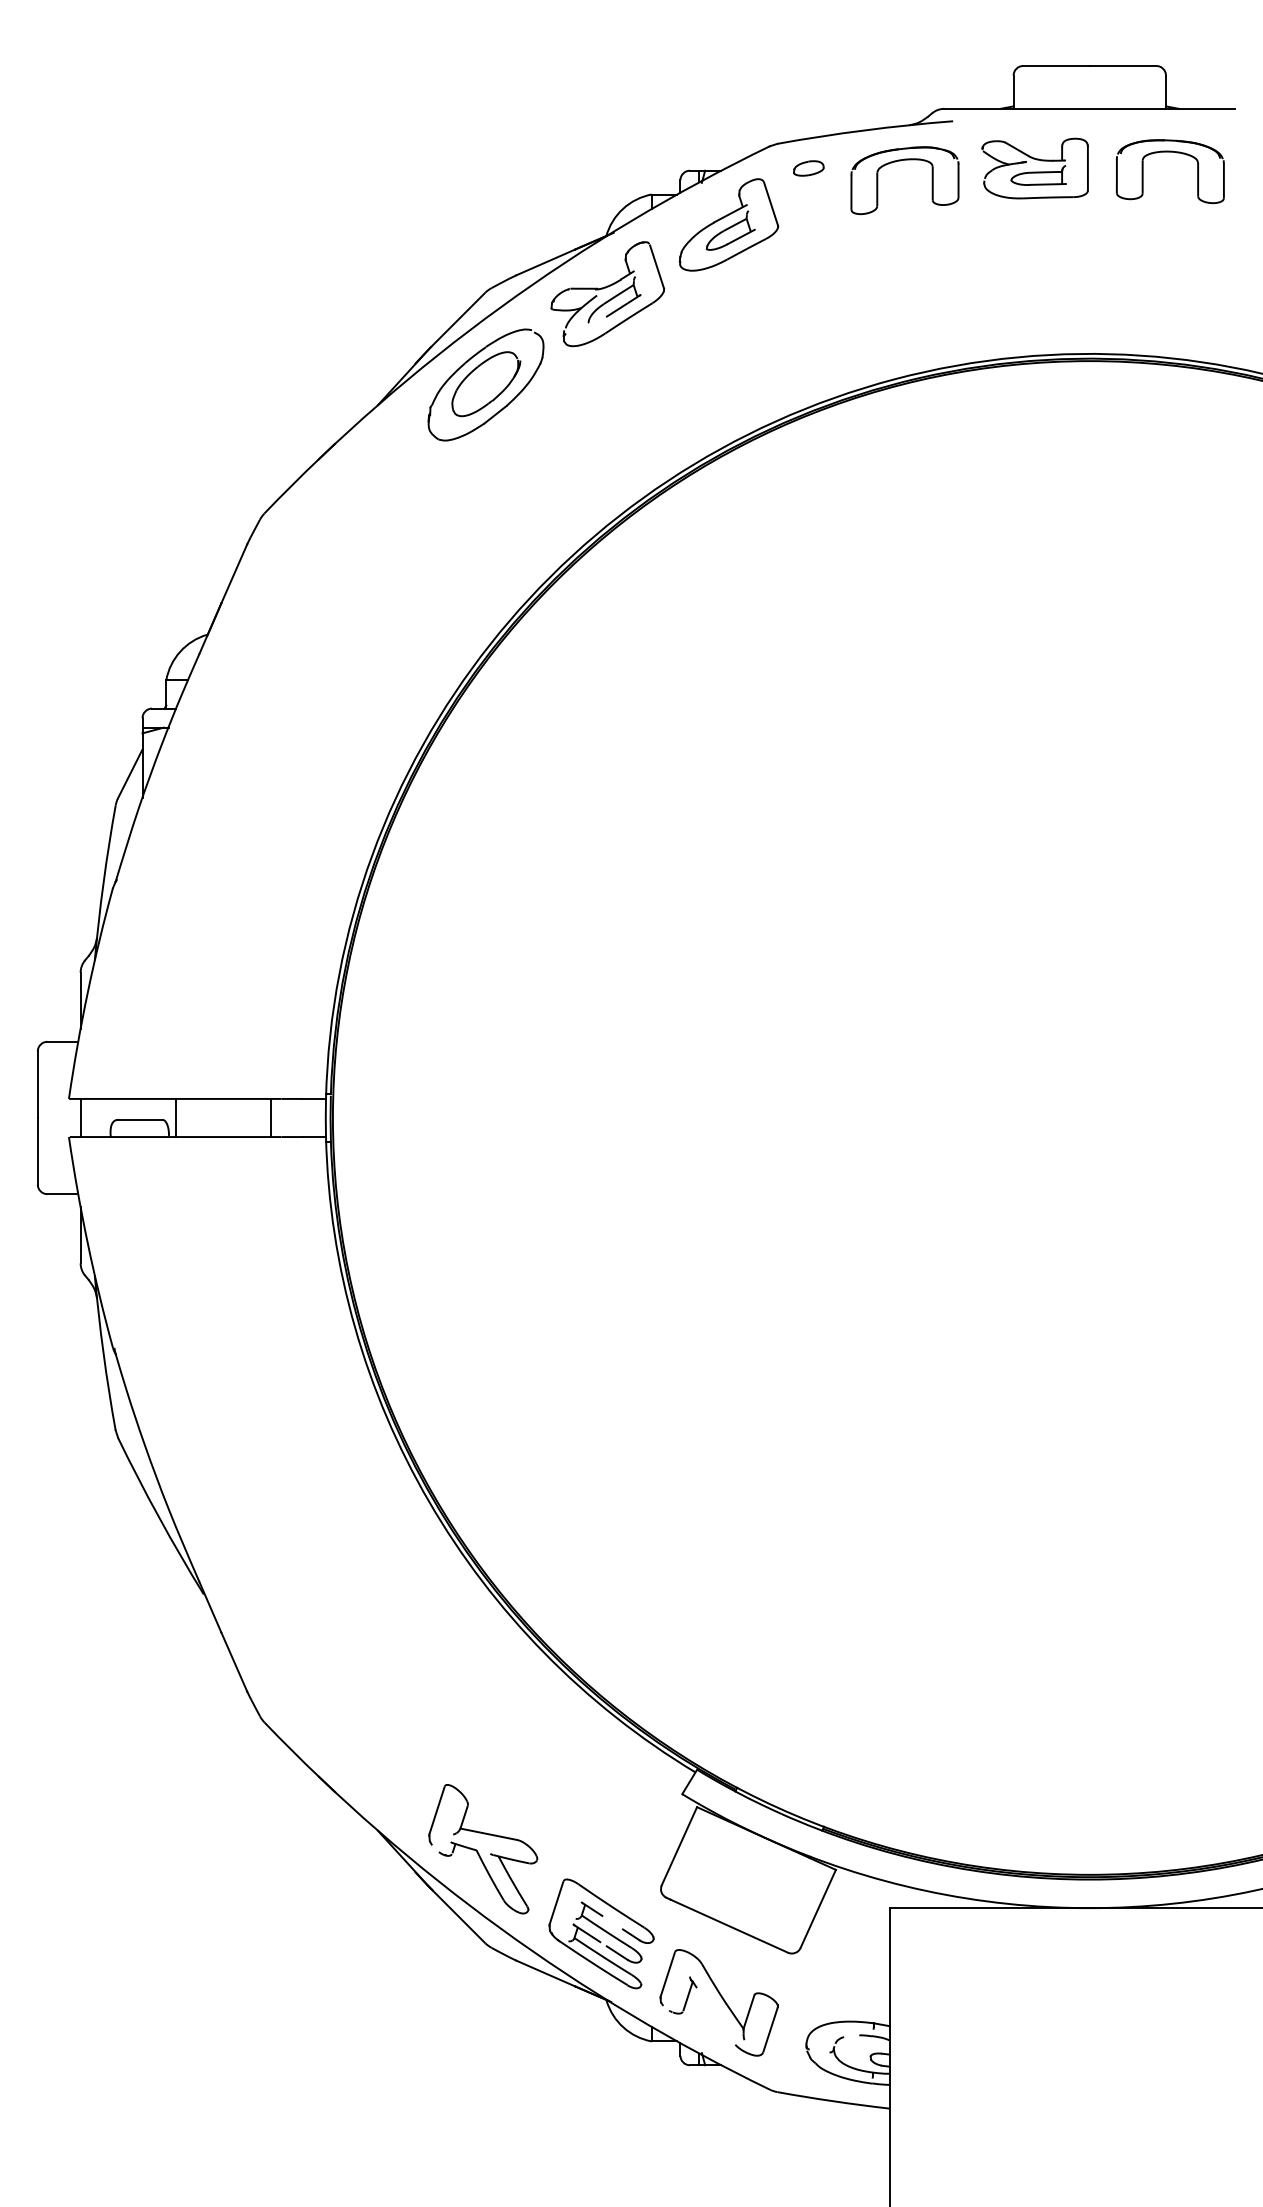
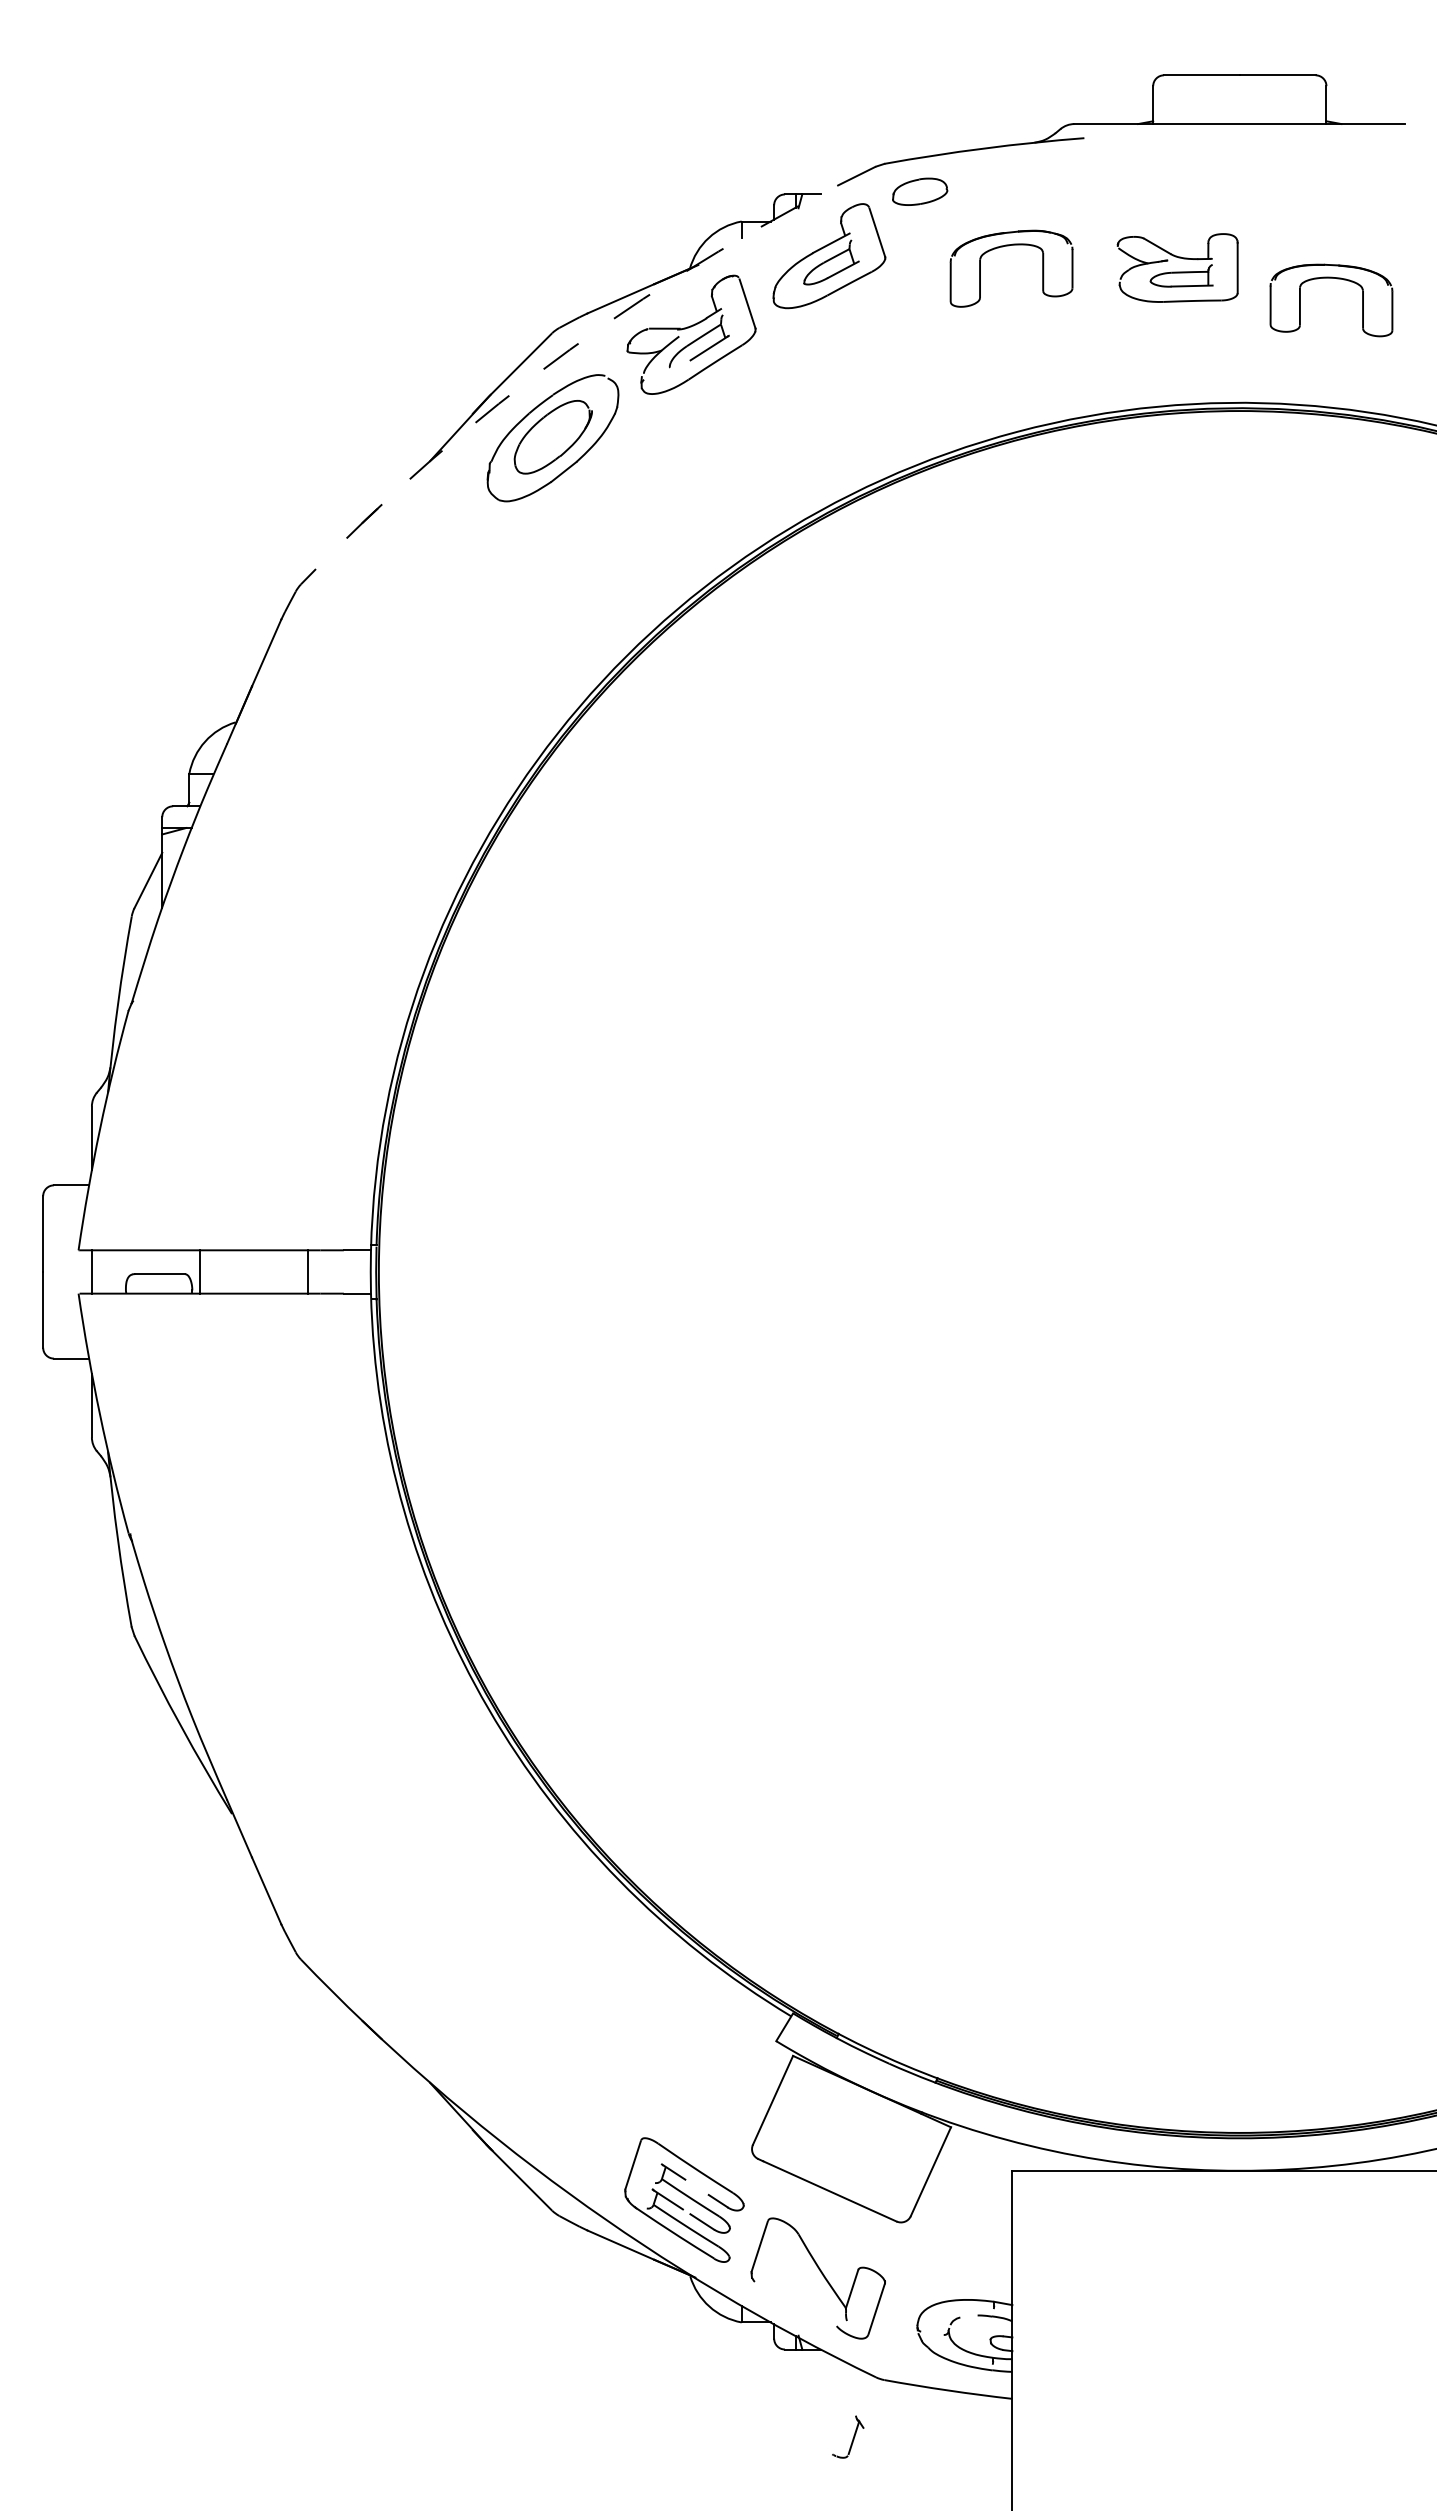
part: (1175, 153) -> (1337, 279), moved
part: (903, 161) -> (1009, 246), moved
part: (809, 168) -> (920, 191), size x1.6
part: (1035, 168) -> (1177, 267), moved
arc: (500, 307) -> (569, 349), solid -> dashed
part: (477, 1850) -> (543, 2105), removed
part: (683, 1994) -> (848, 2436), moved

